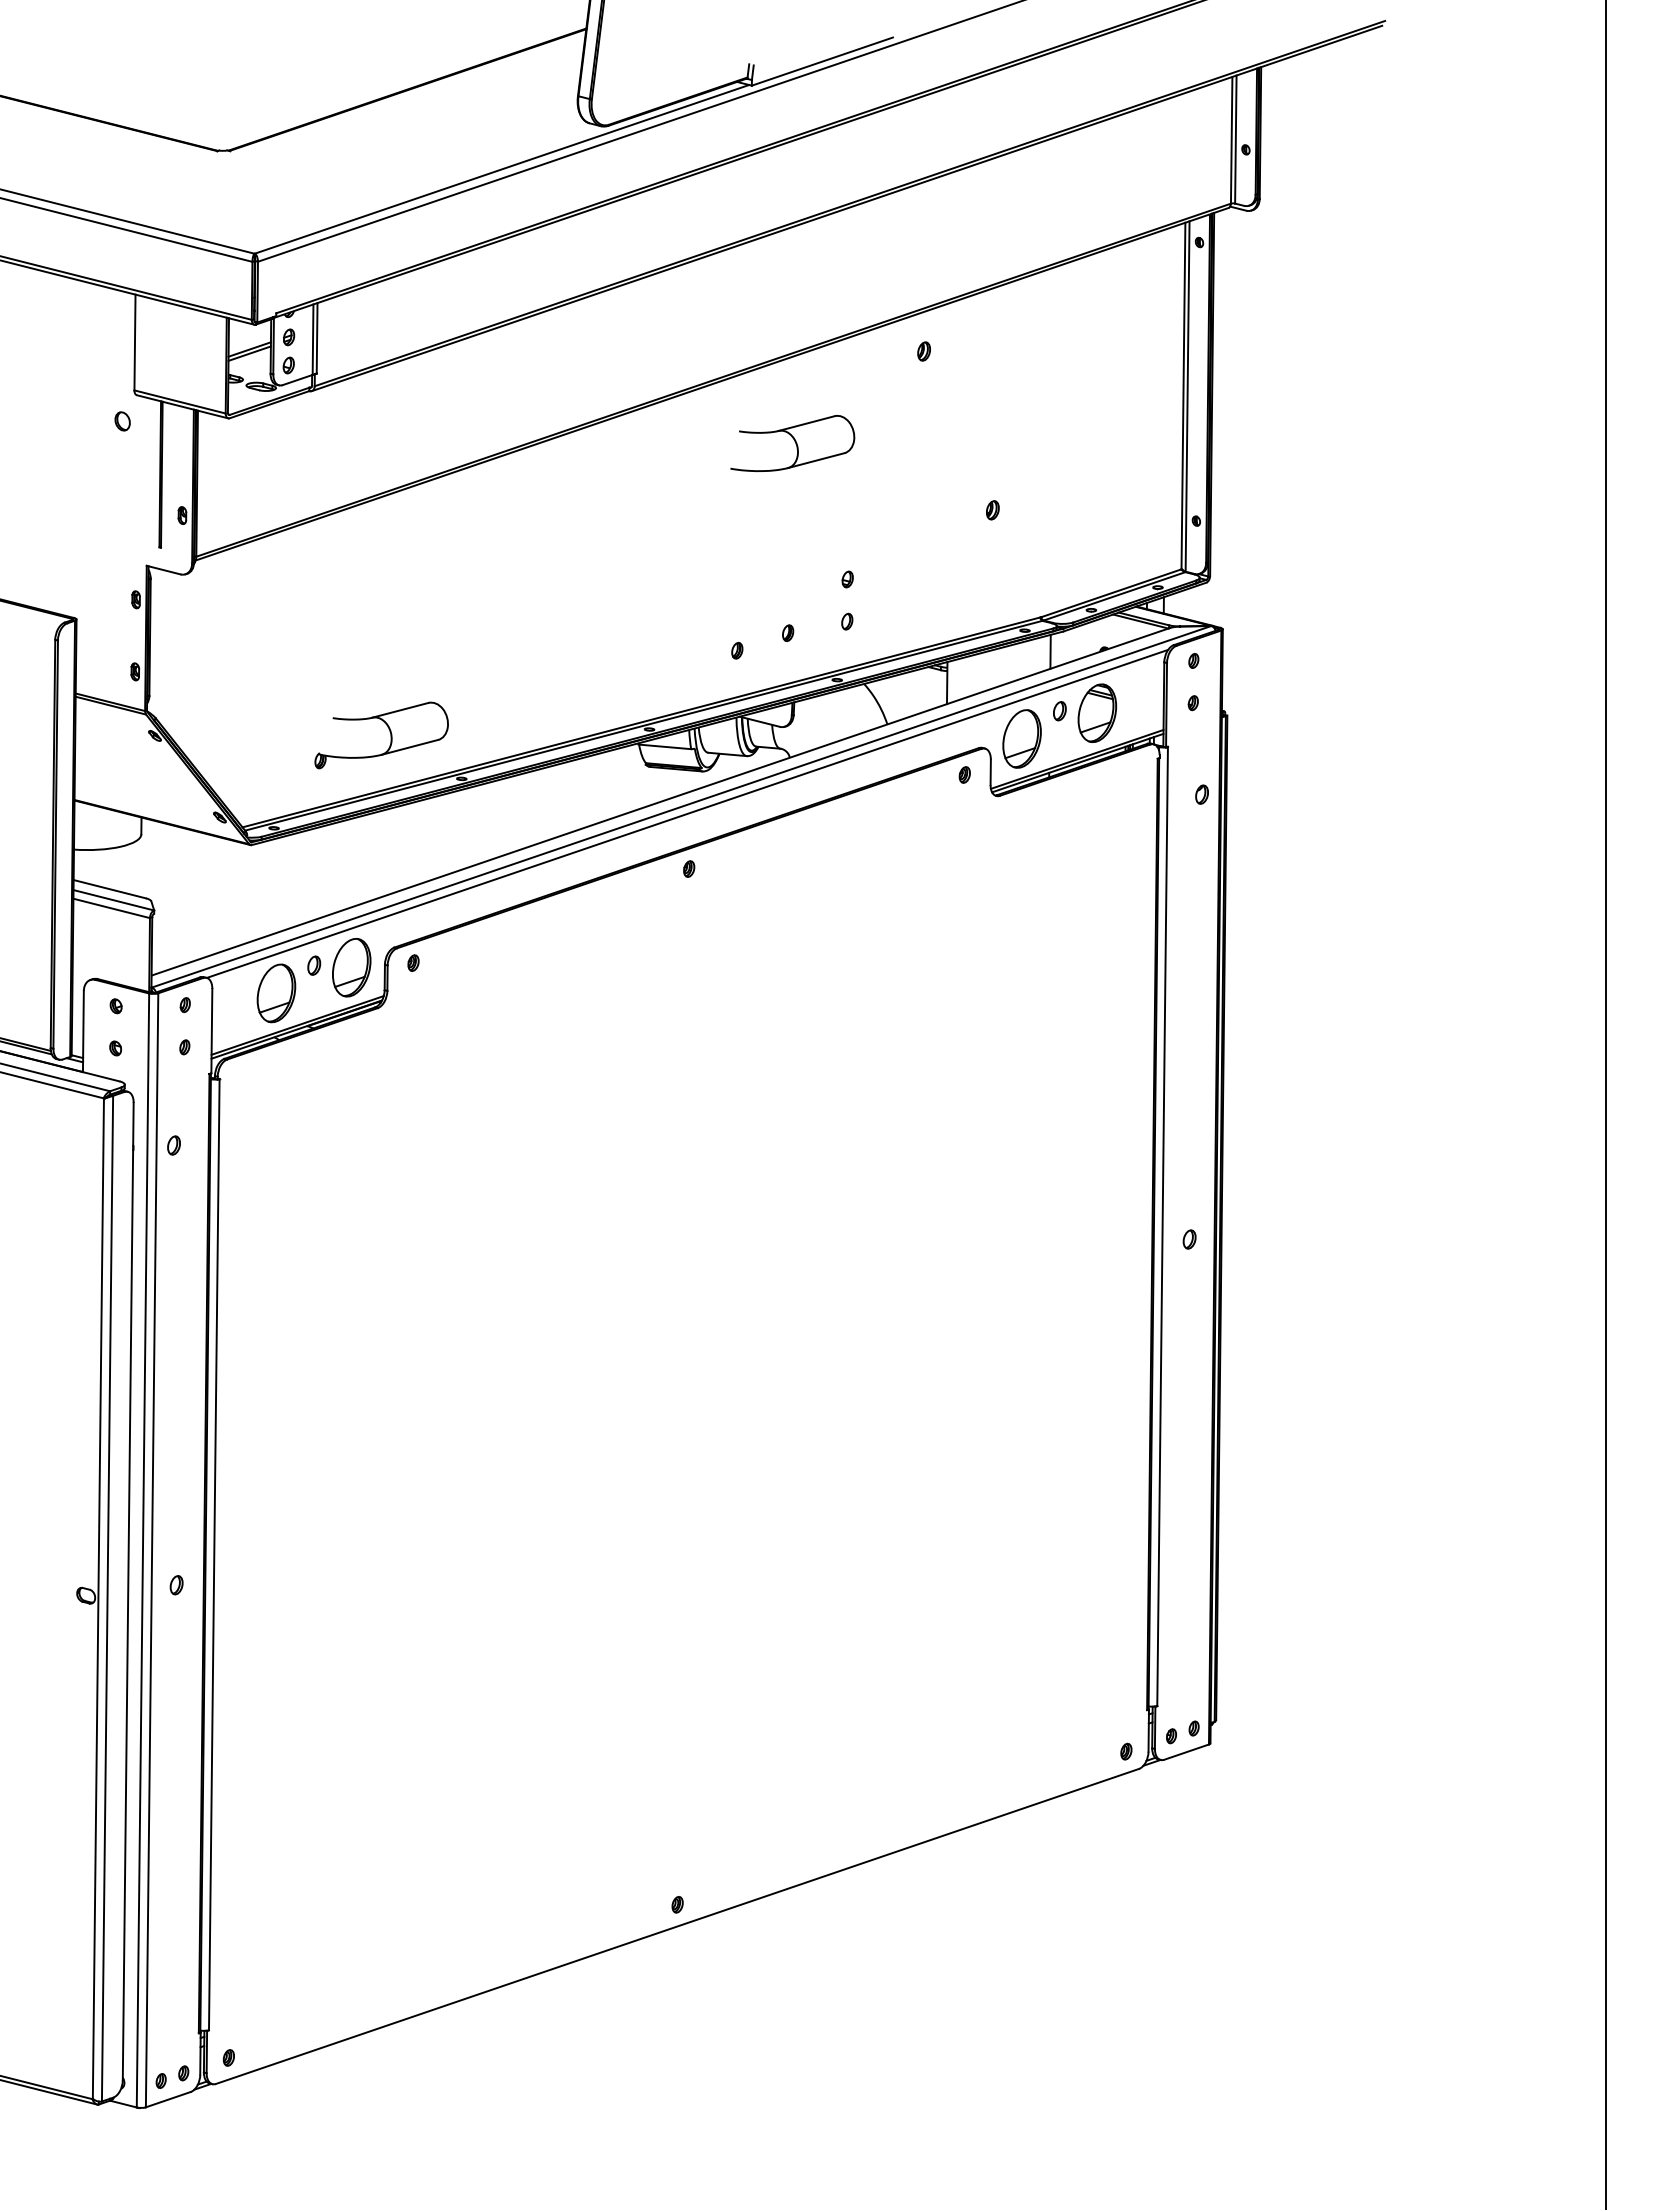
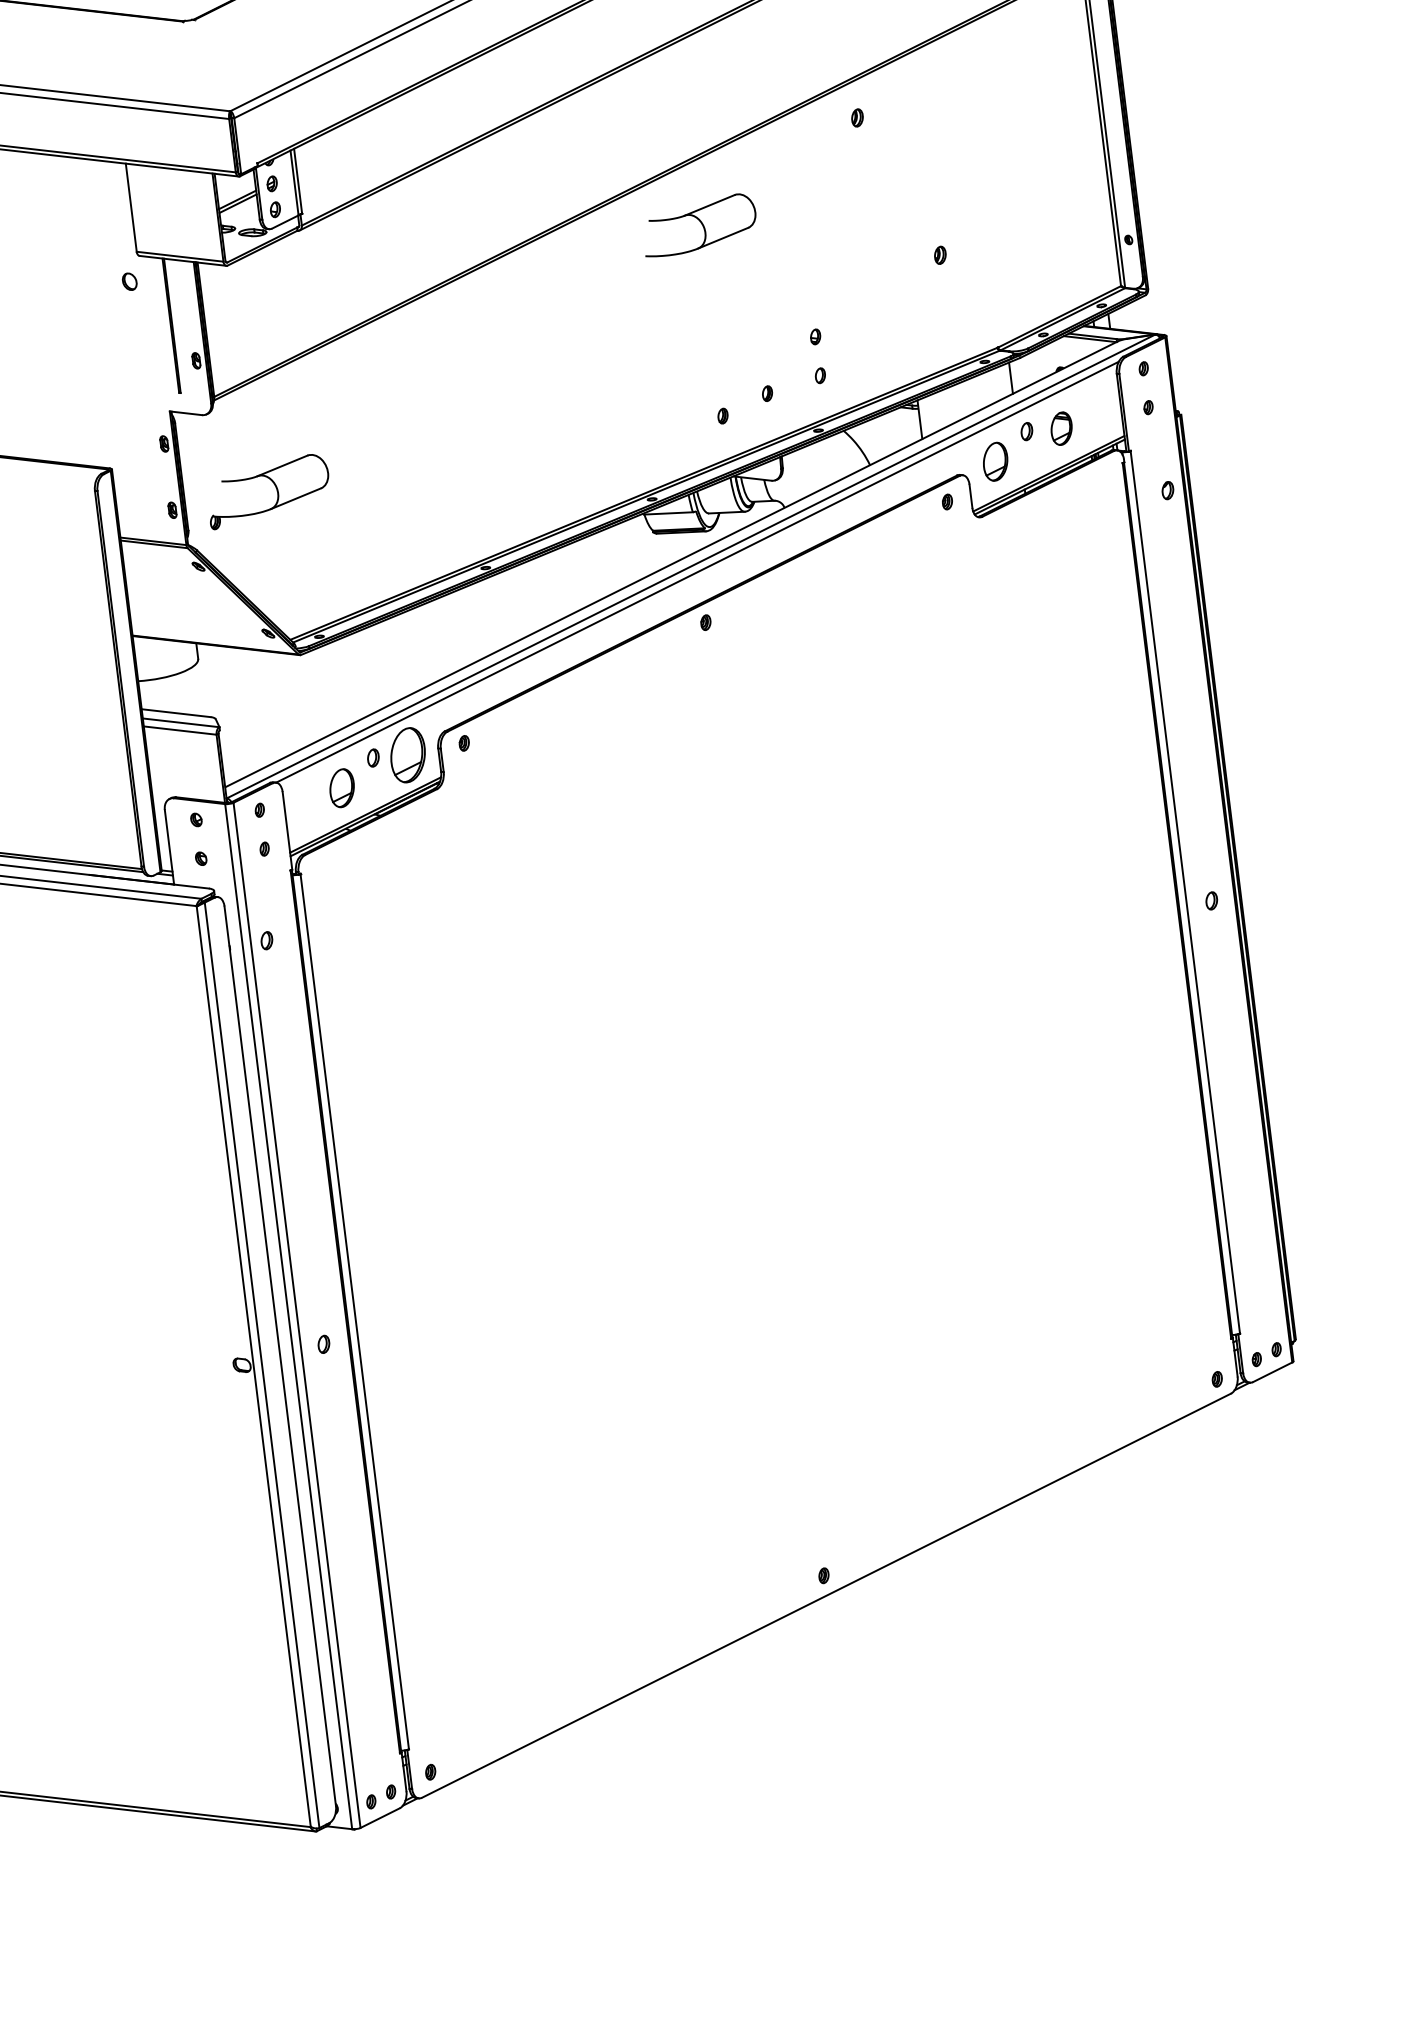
part: (792, 443) -> (699, 225), moved
part: (1097, 712) -> (1061, 428), size x0.6
part: (389, 732) -> (275, 487), moved
part: (1021, 738) -> (995, 461), size x0.7
part: (276, 993) -> (342, 788), size x0.7

